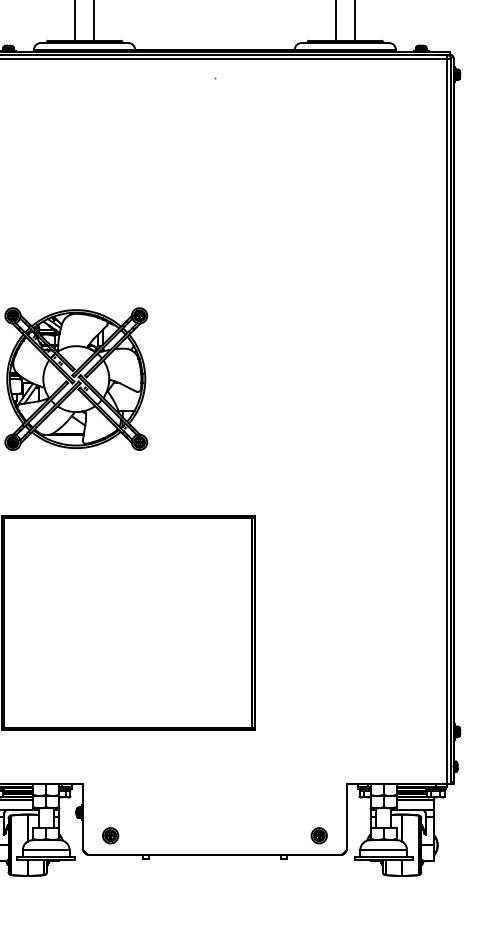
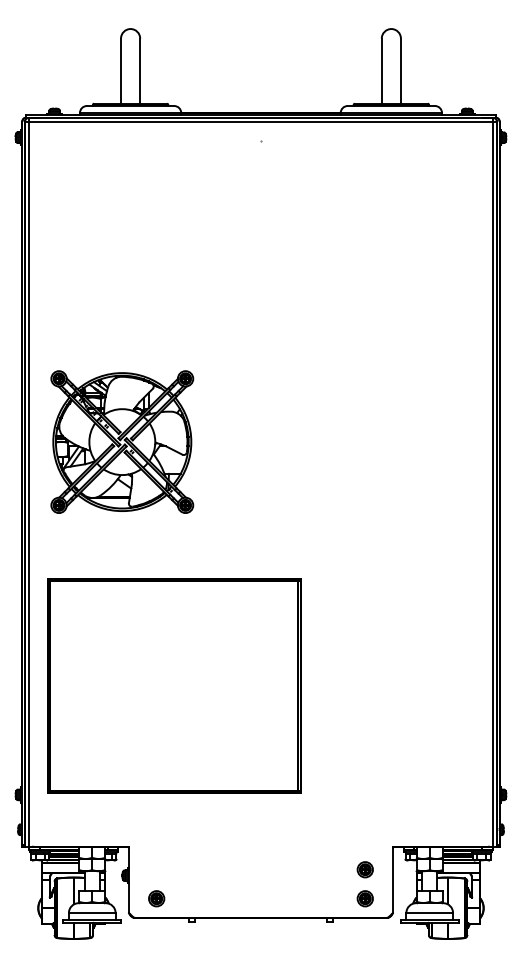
part: (318, 806) -> (364, 869), added

